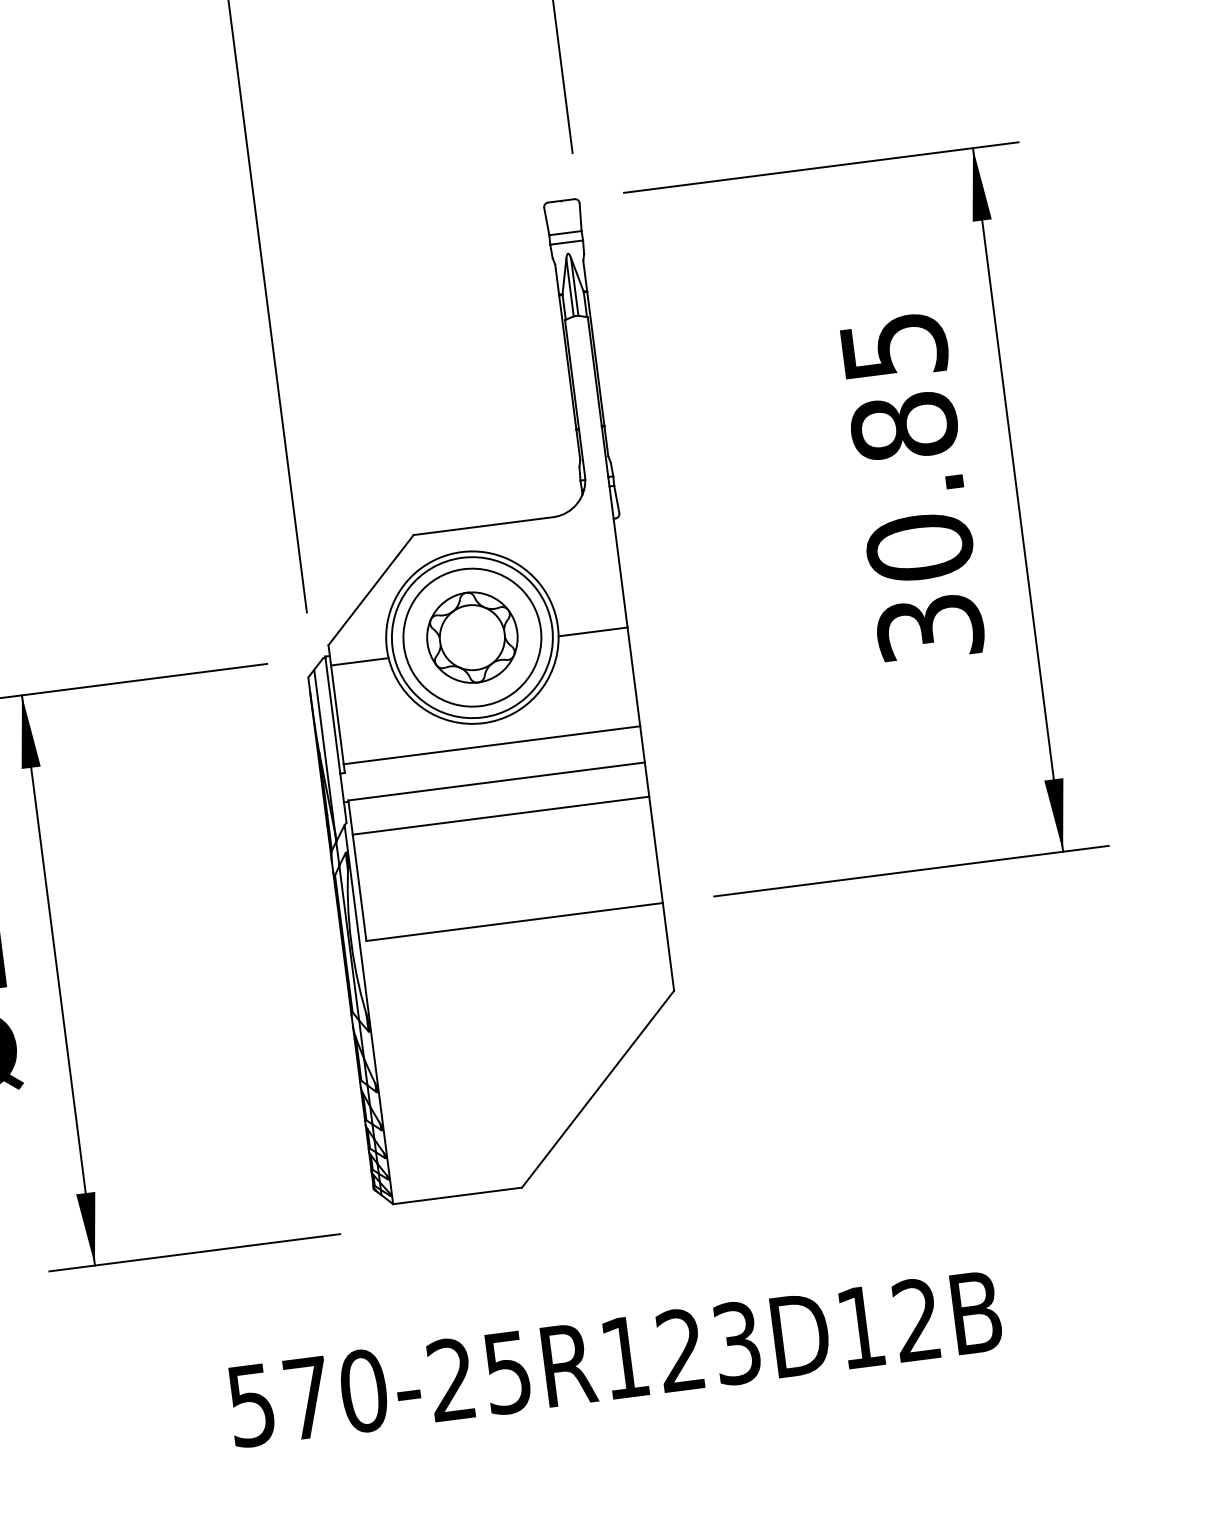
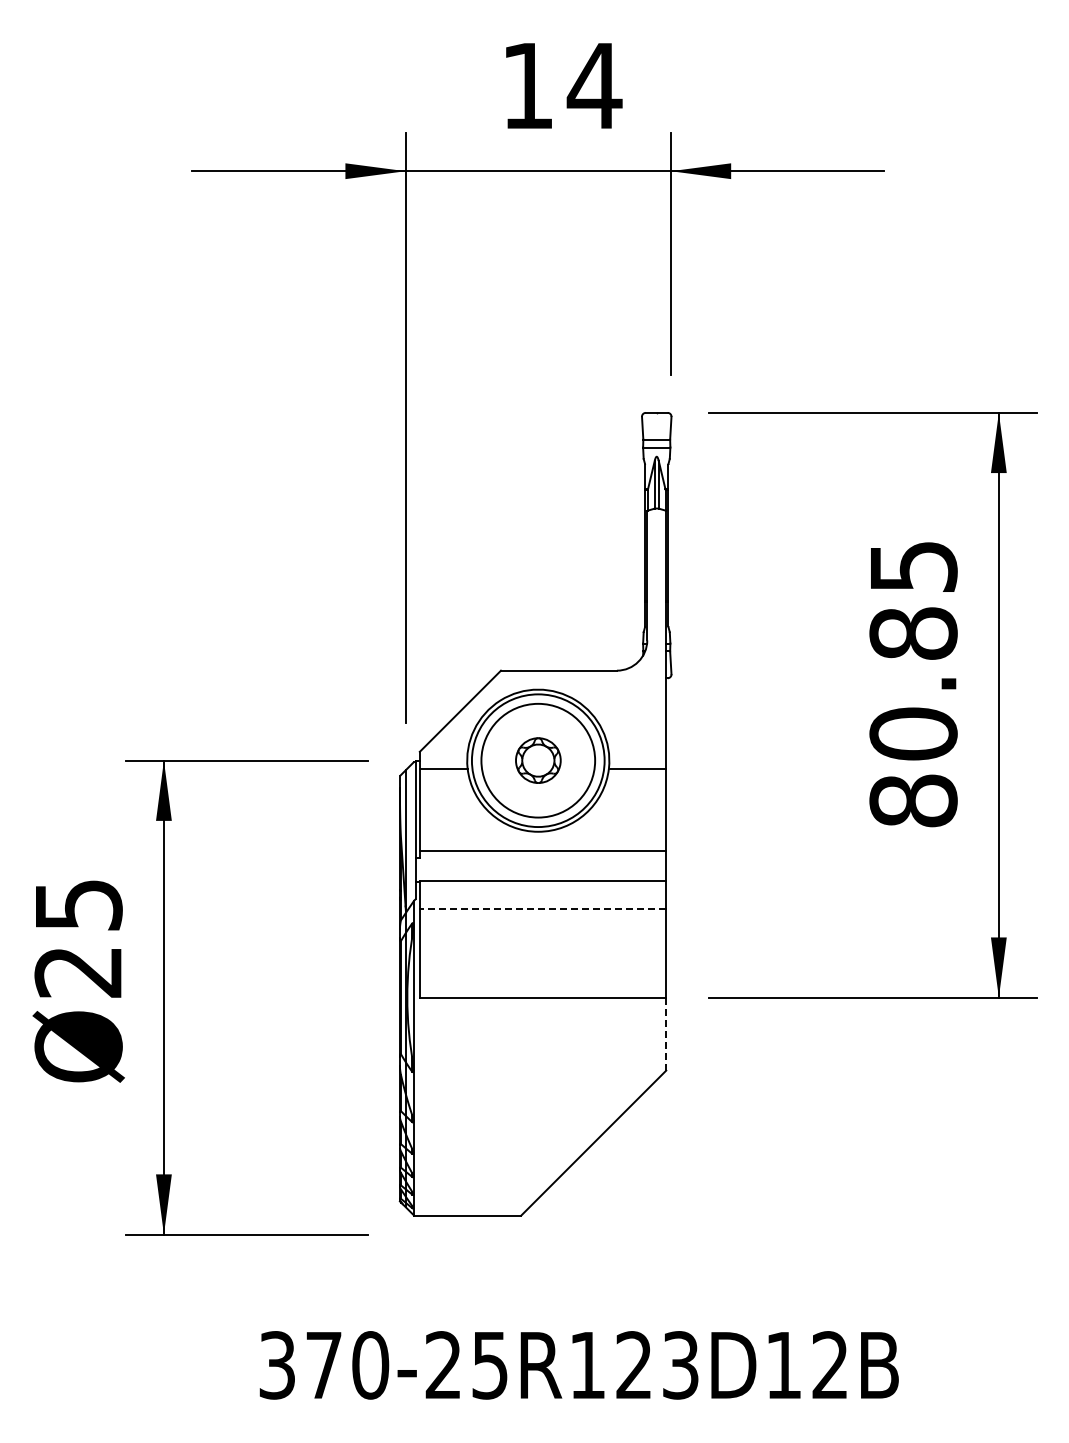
text: (930, 627) -> (913, 800), 30.85 -> 80.85
part: (472, 637) -> (538, 760), size x0.6
line: (500, 816) -> (542, 909), solid -> dashed
line: (668, 946) -> (666, 1033), solid -> dashed
text: (251, 1405) -> (277, 1365), 570-25R123D12B -> 370-25R123D12B

